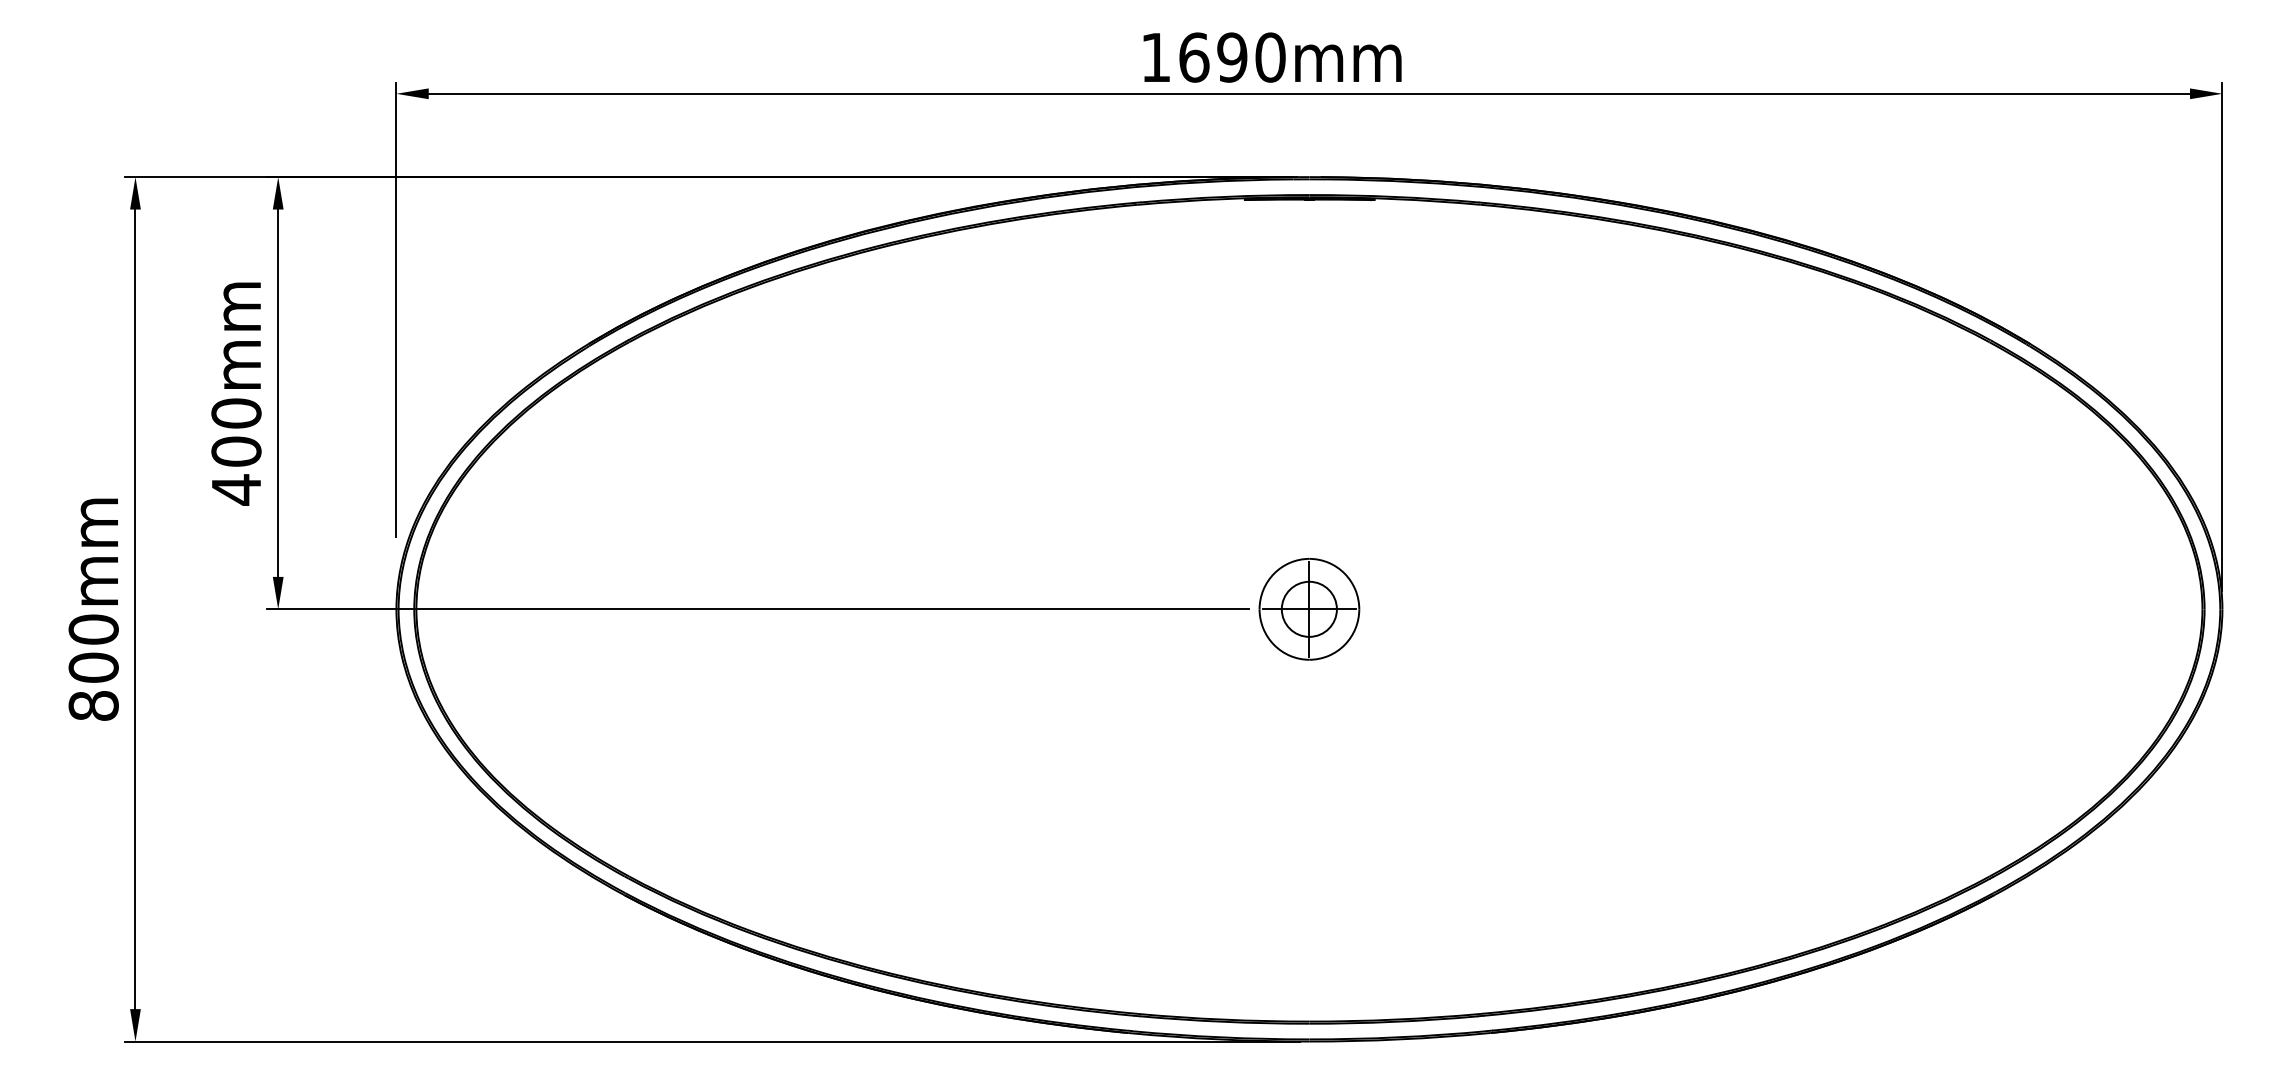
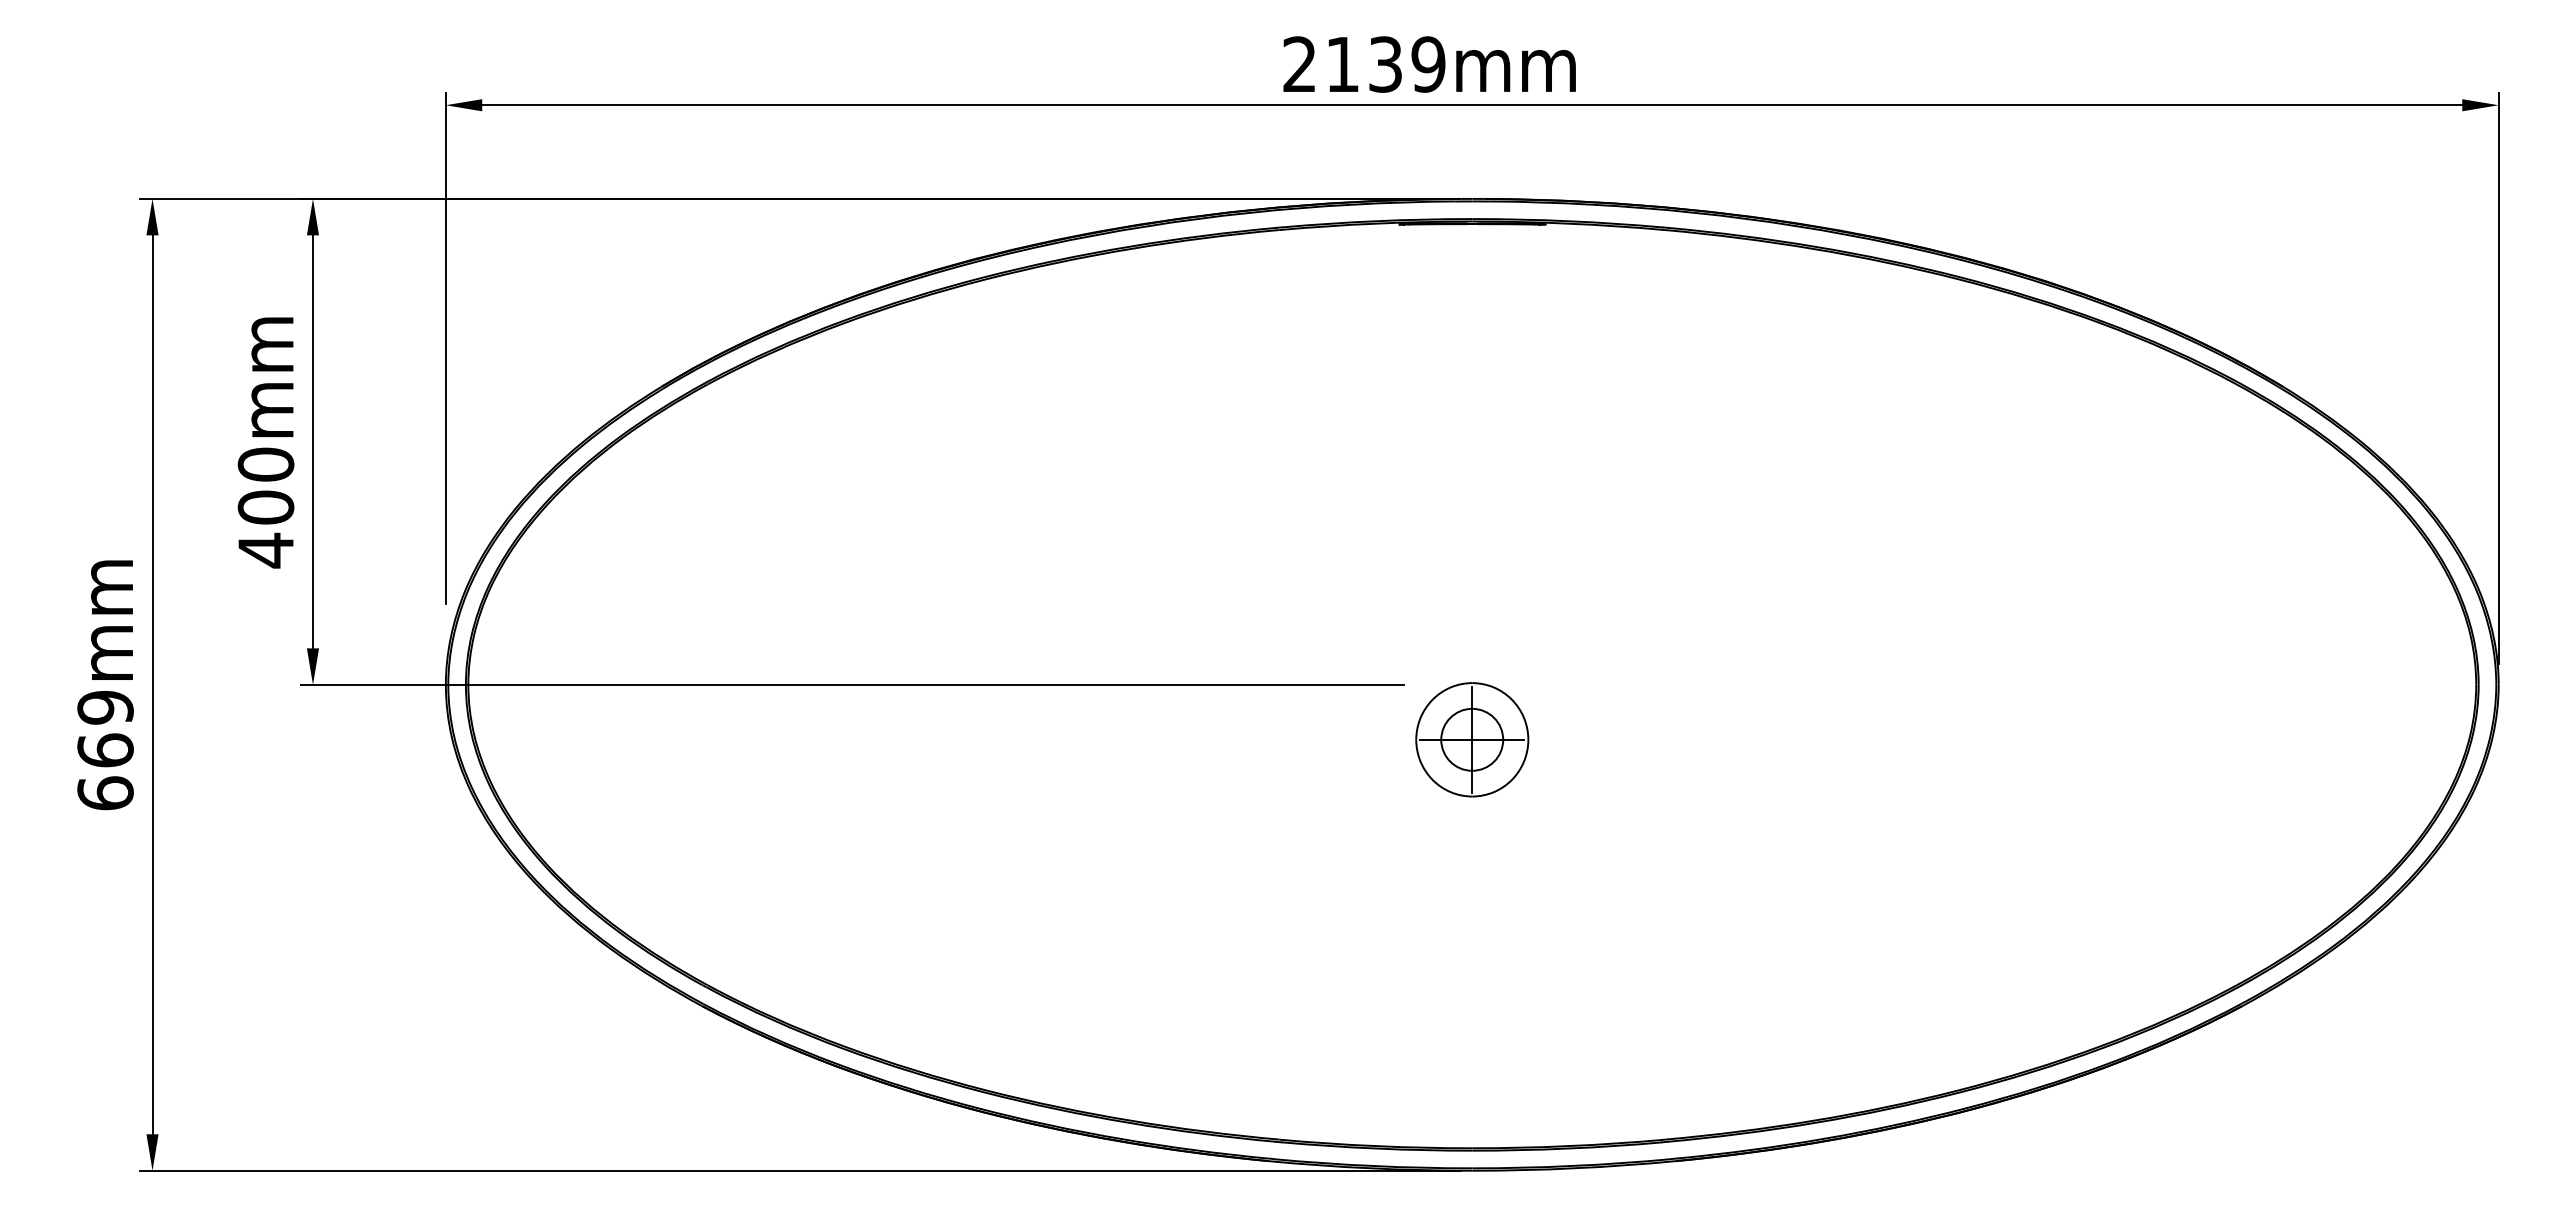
text: (1213, 57) -> (1364, 64), 1690mm -> 2139mm
part: (1309, 609) -> (1472, 739), moved
text: (93, 667) -> (105, 750), 800mm -> 669mm

